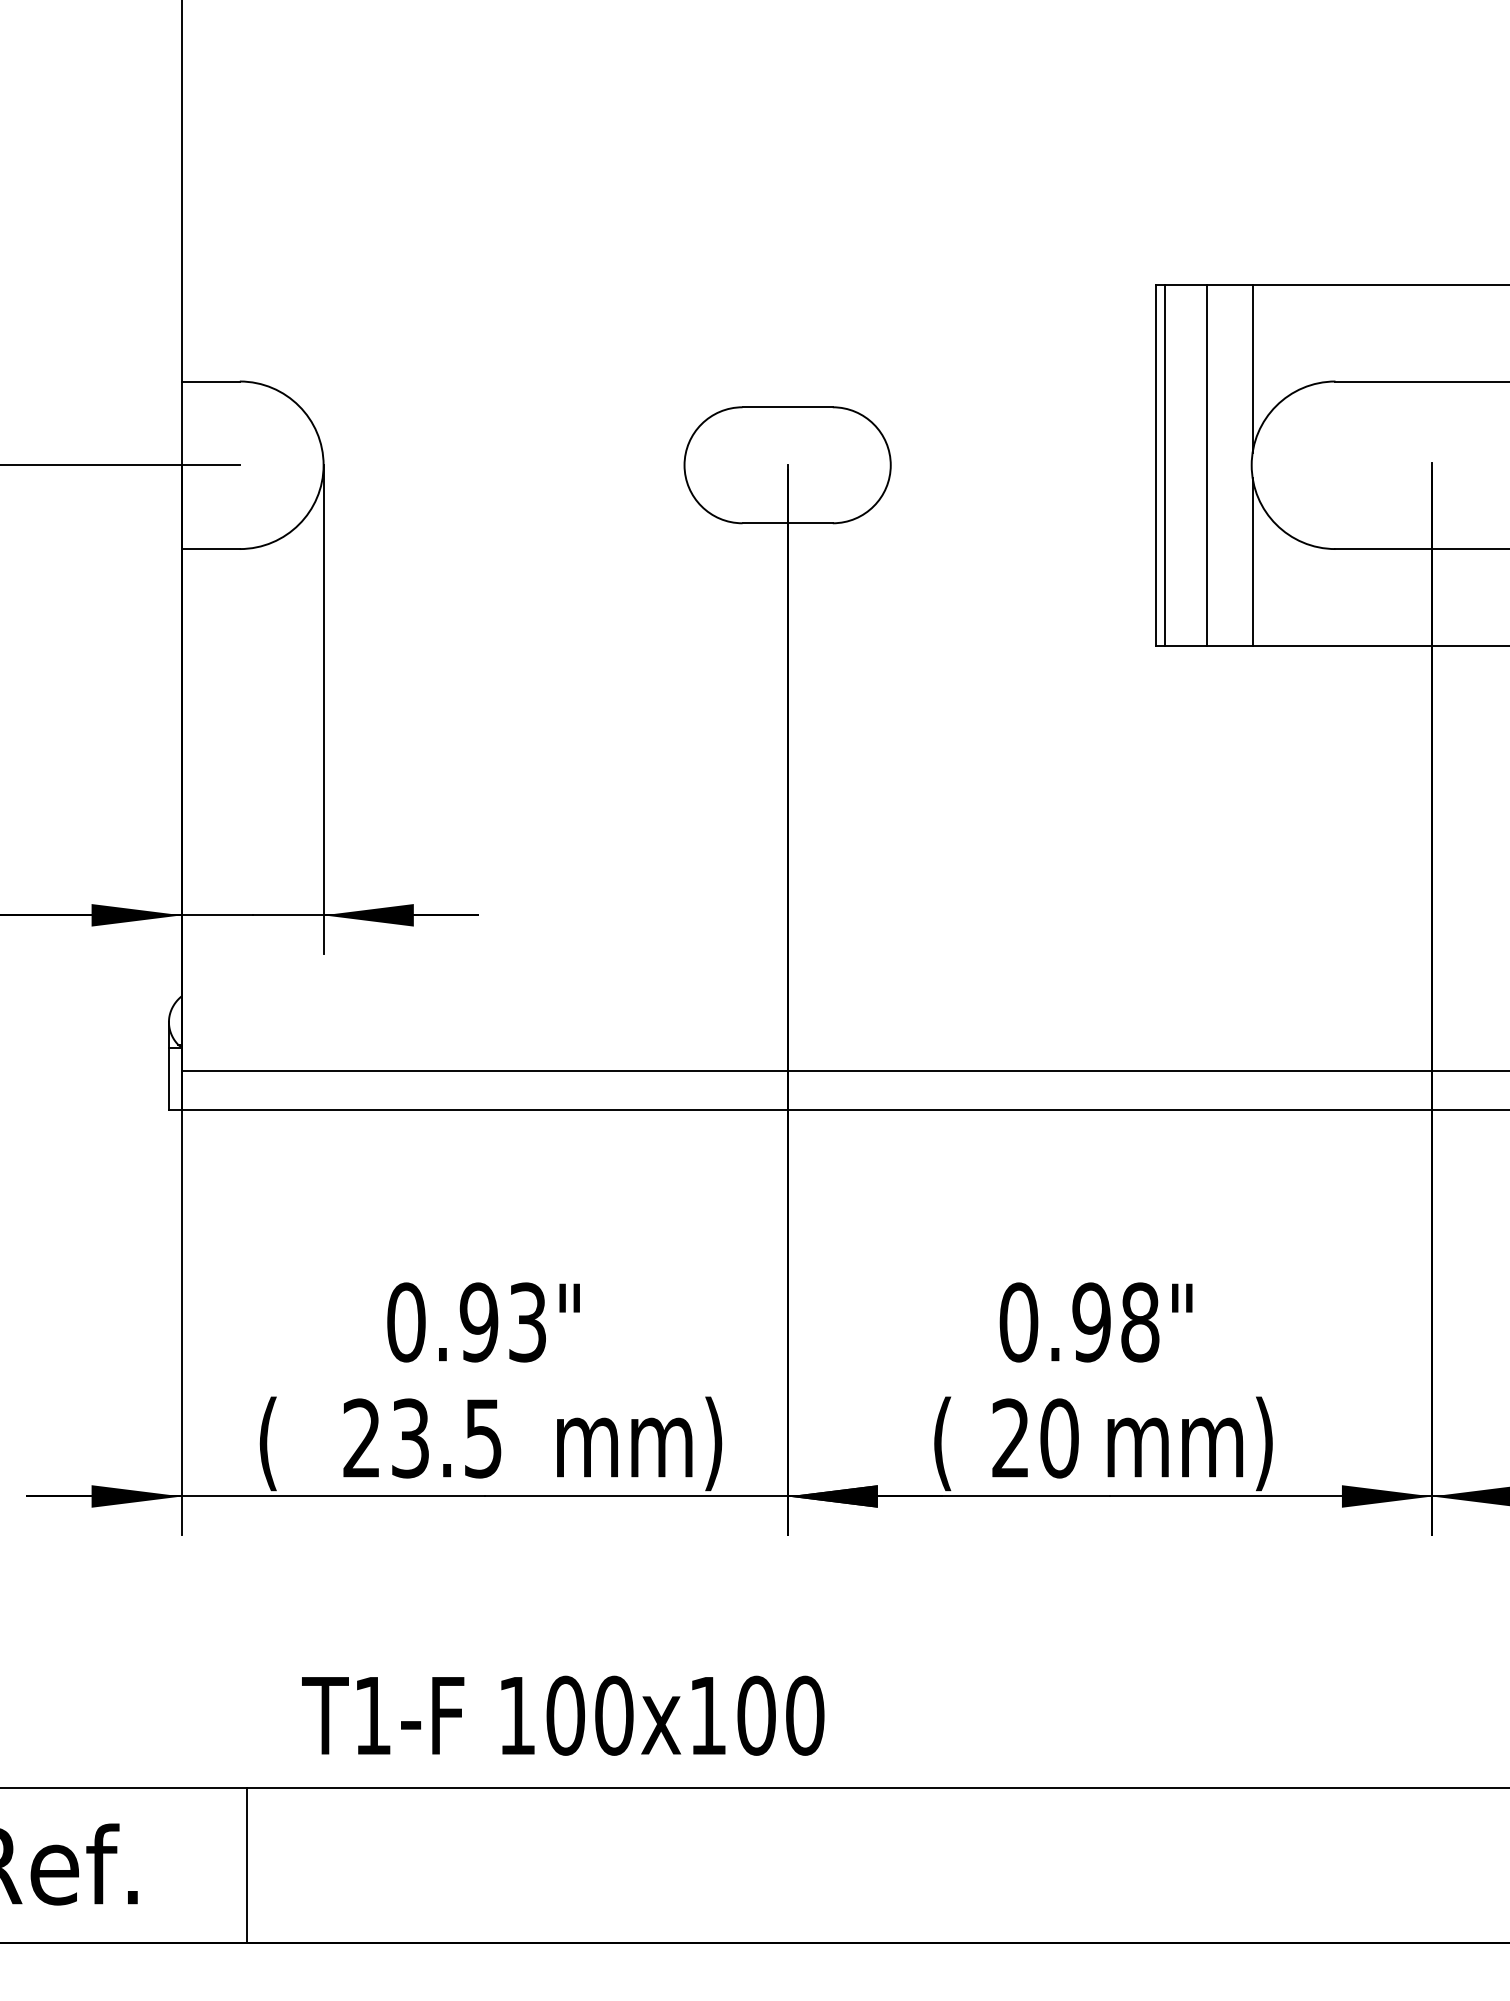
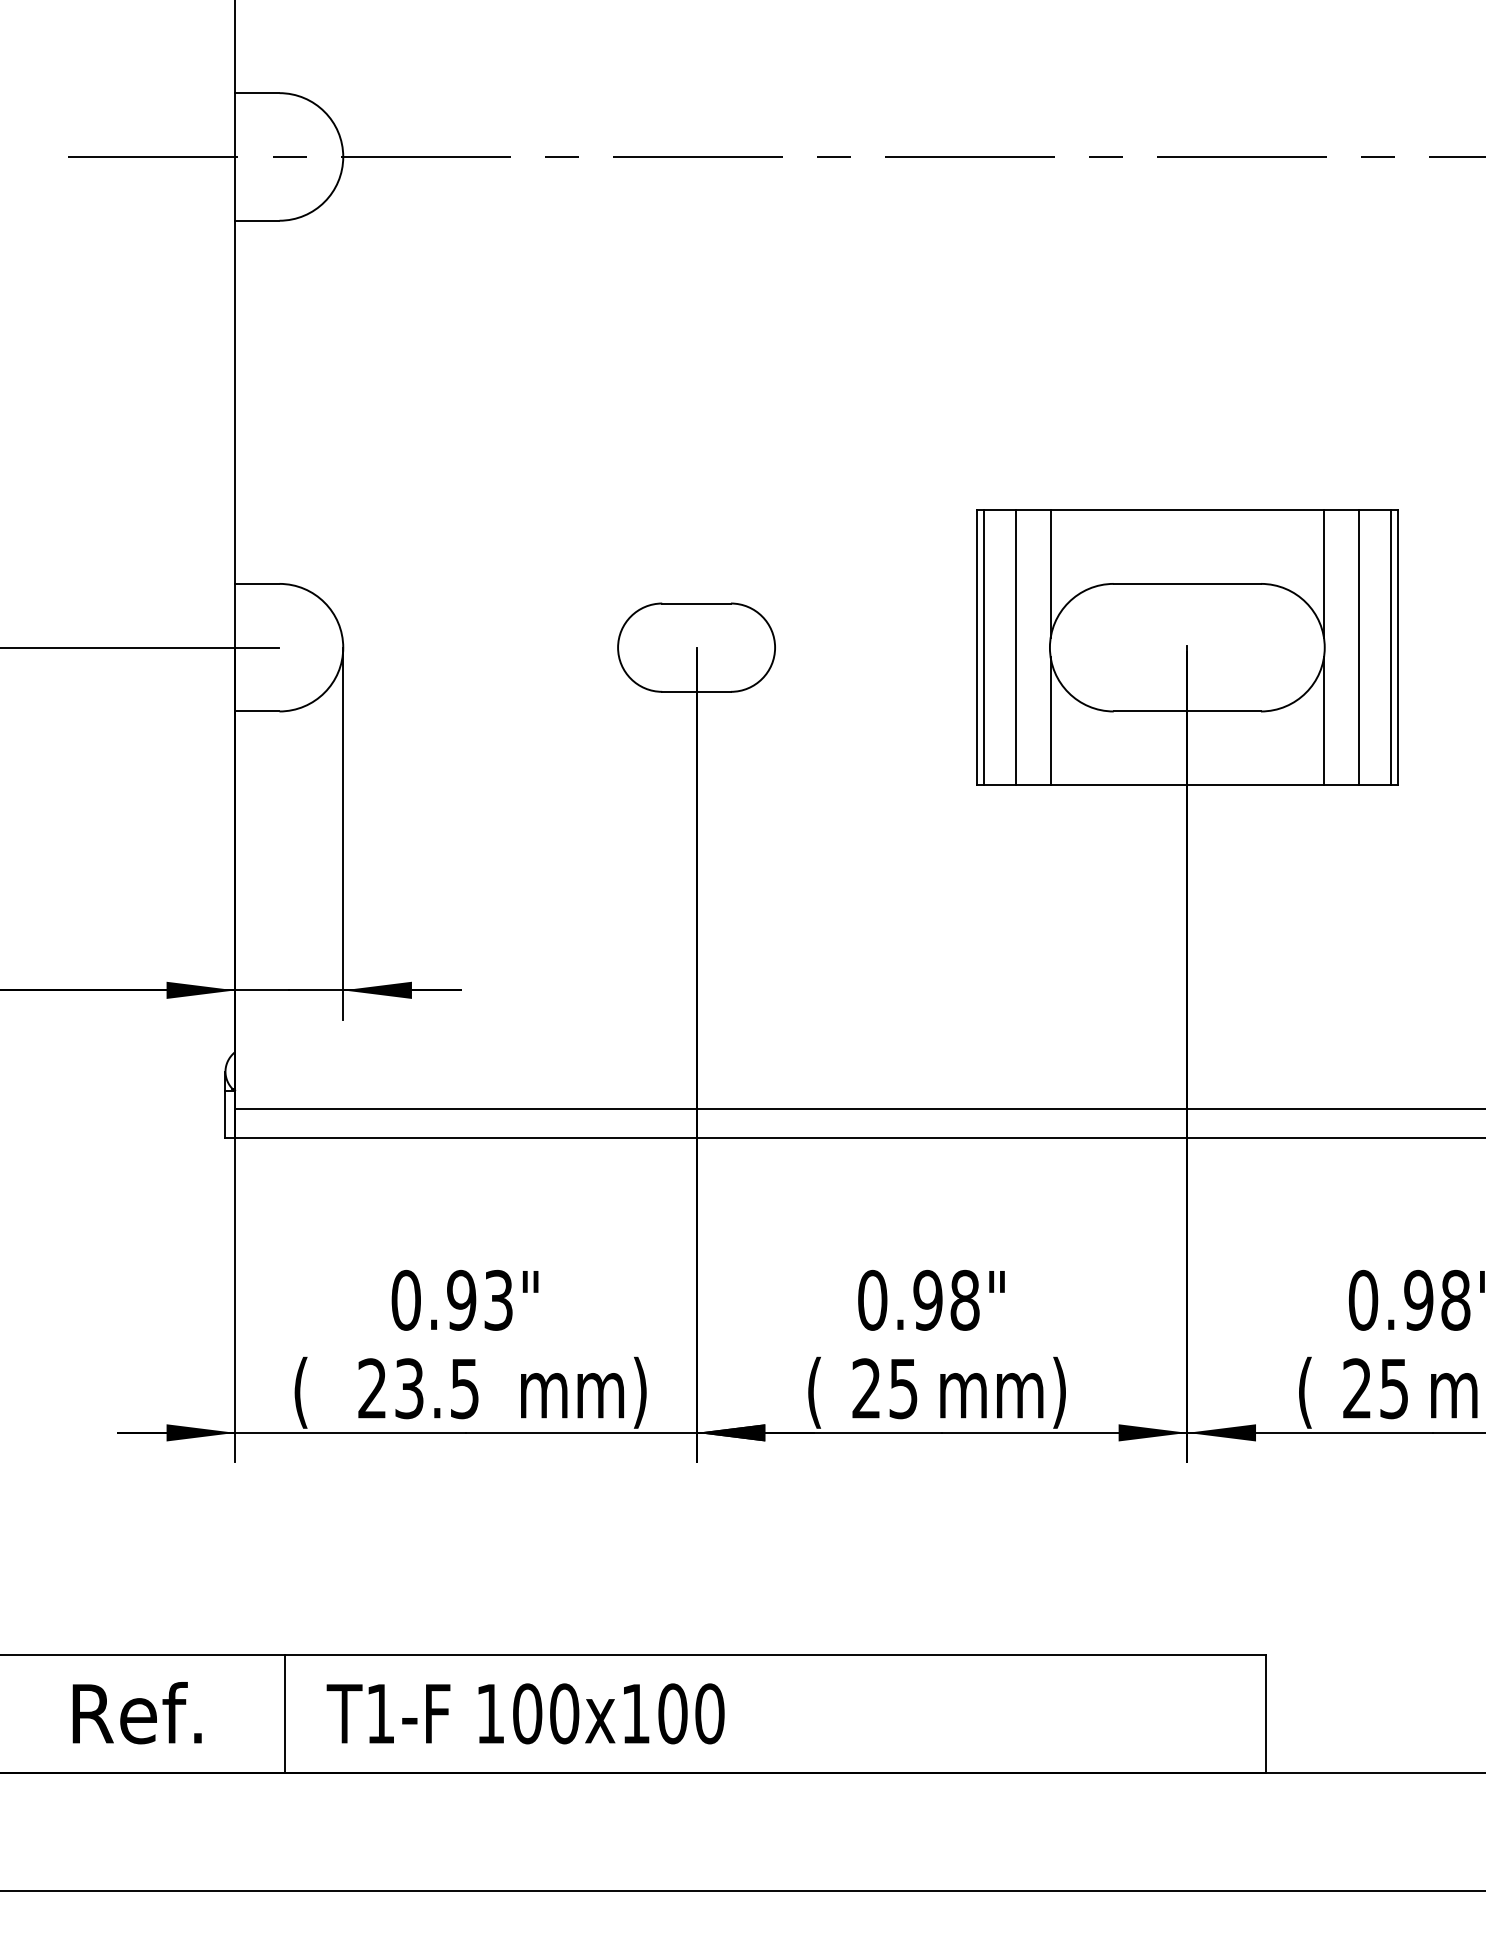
text: (1059, 1438) -> (903, 1388), 20 -> 25
text: (562, 1715) -> (525, 1713), moved

